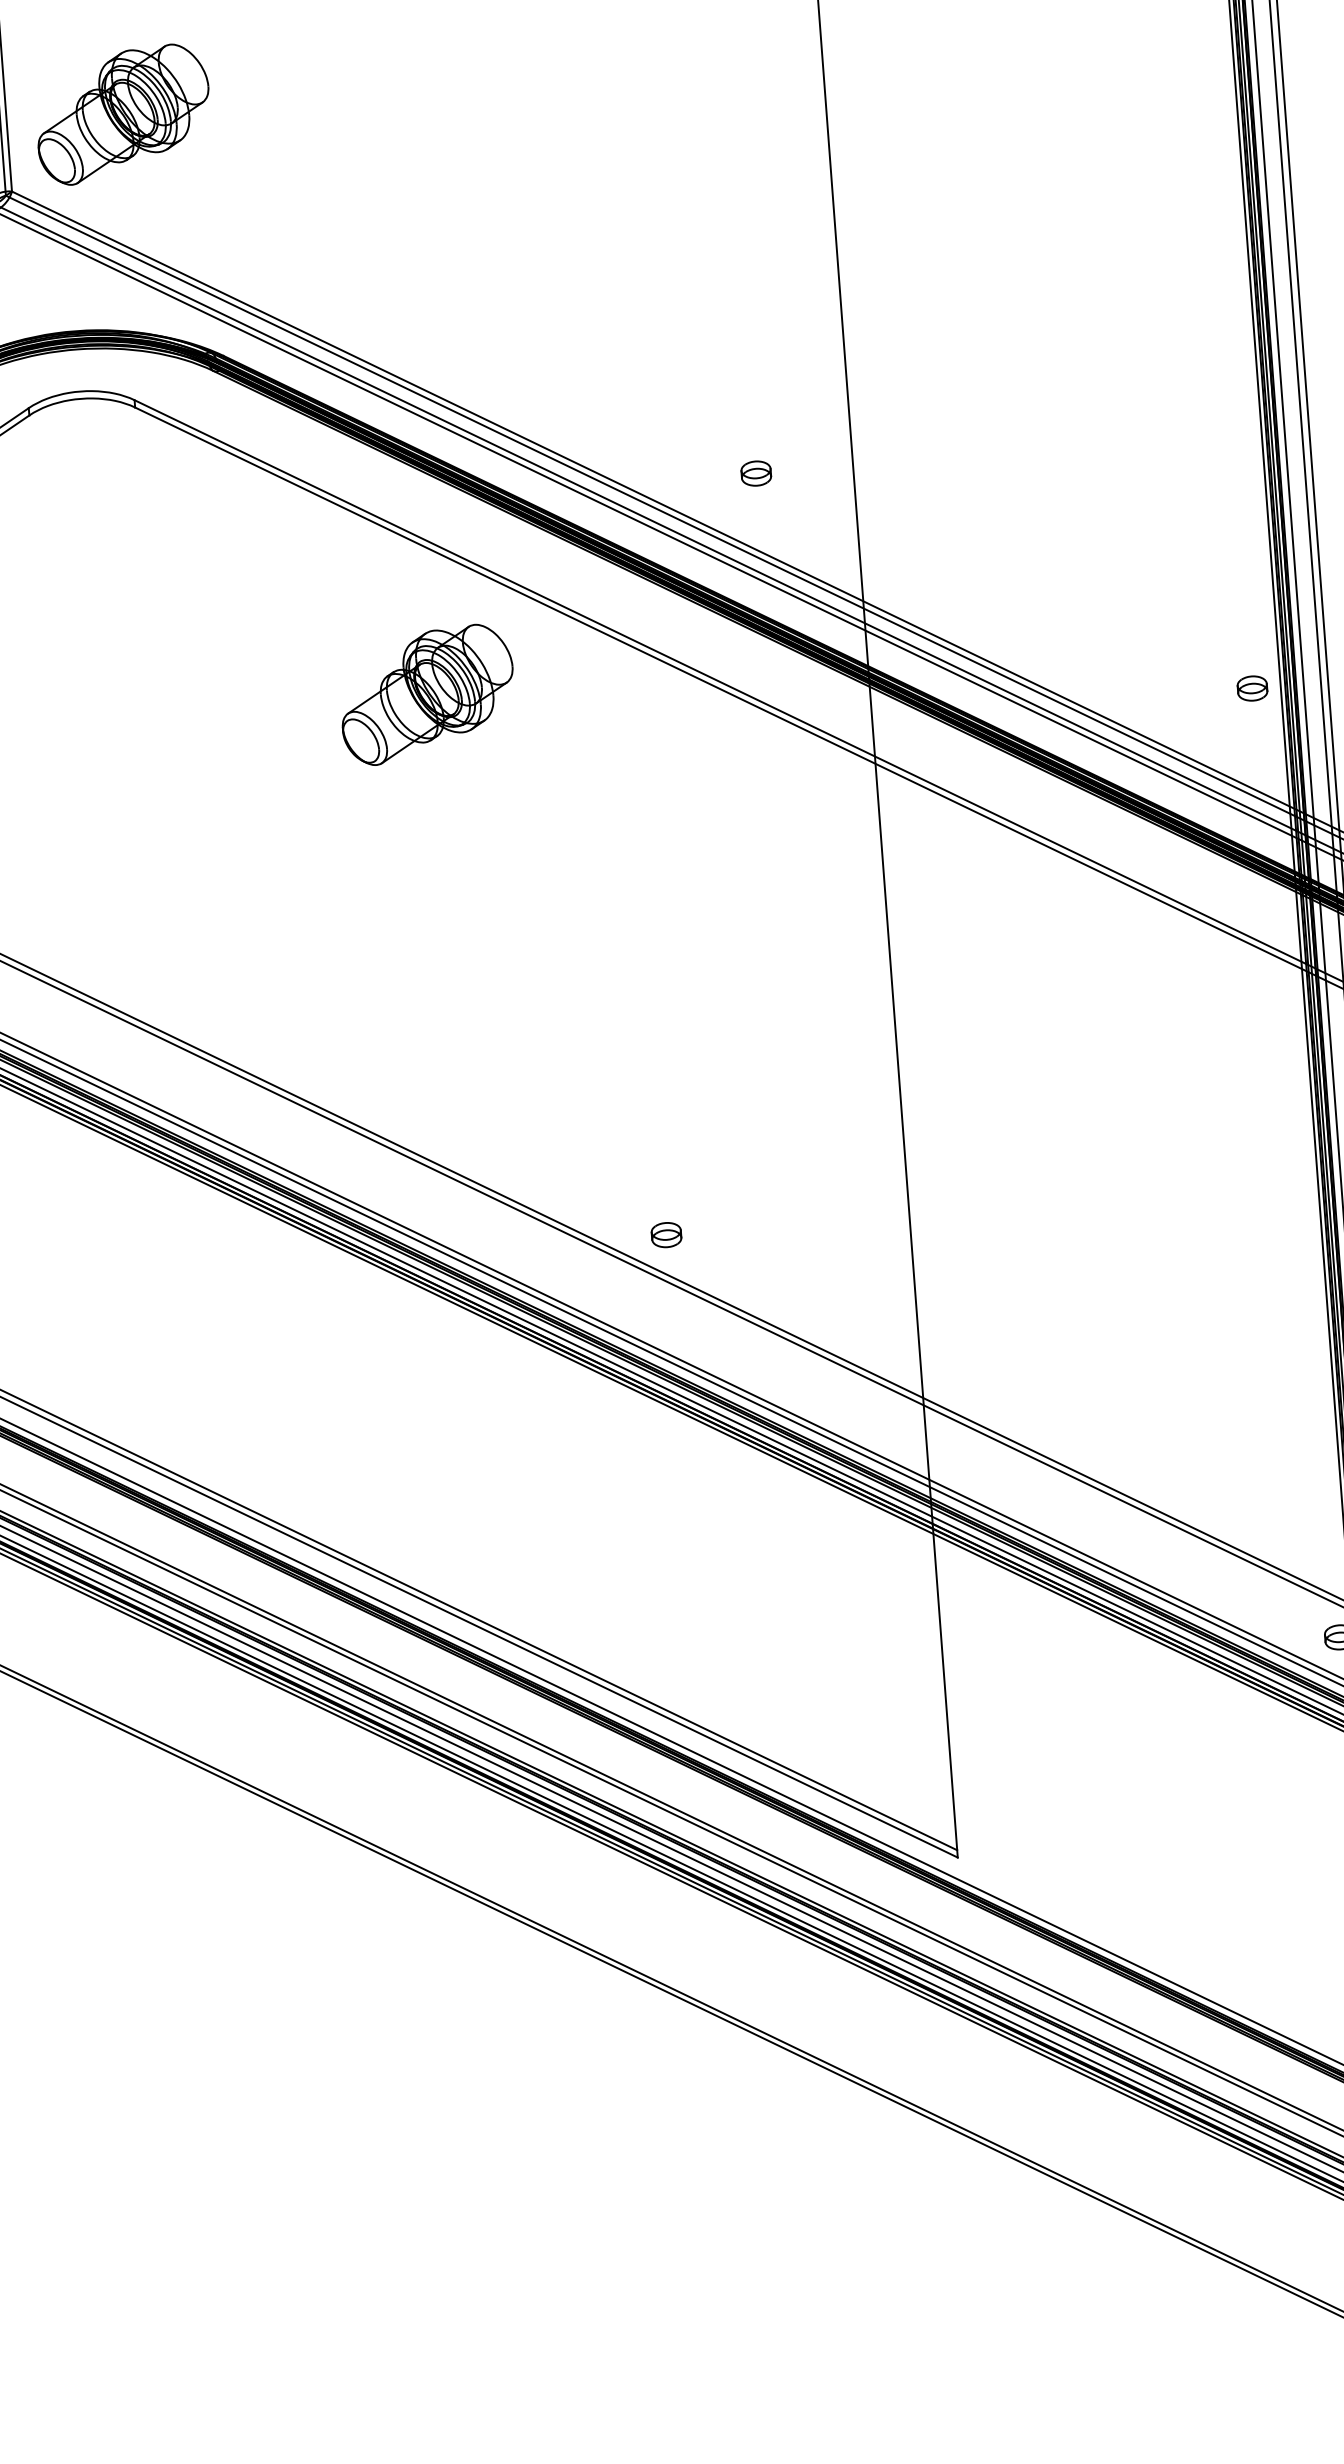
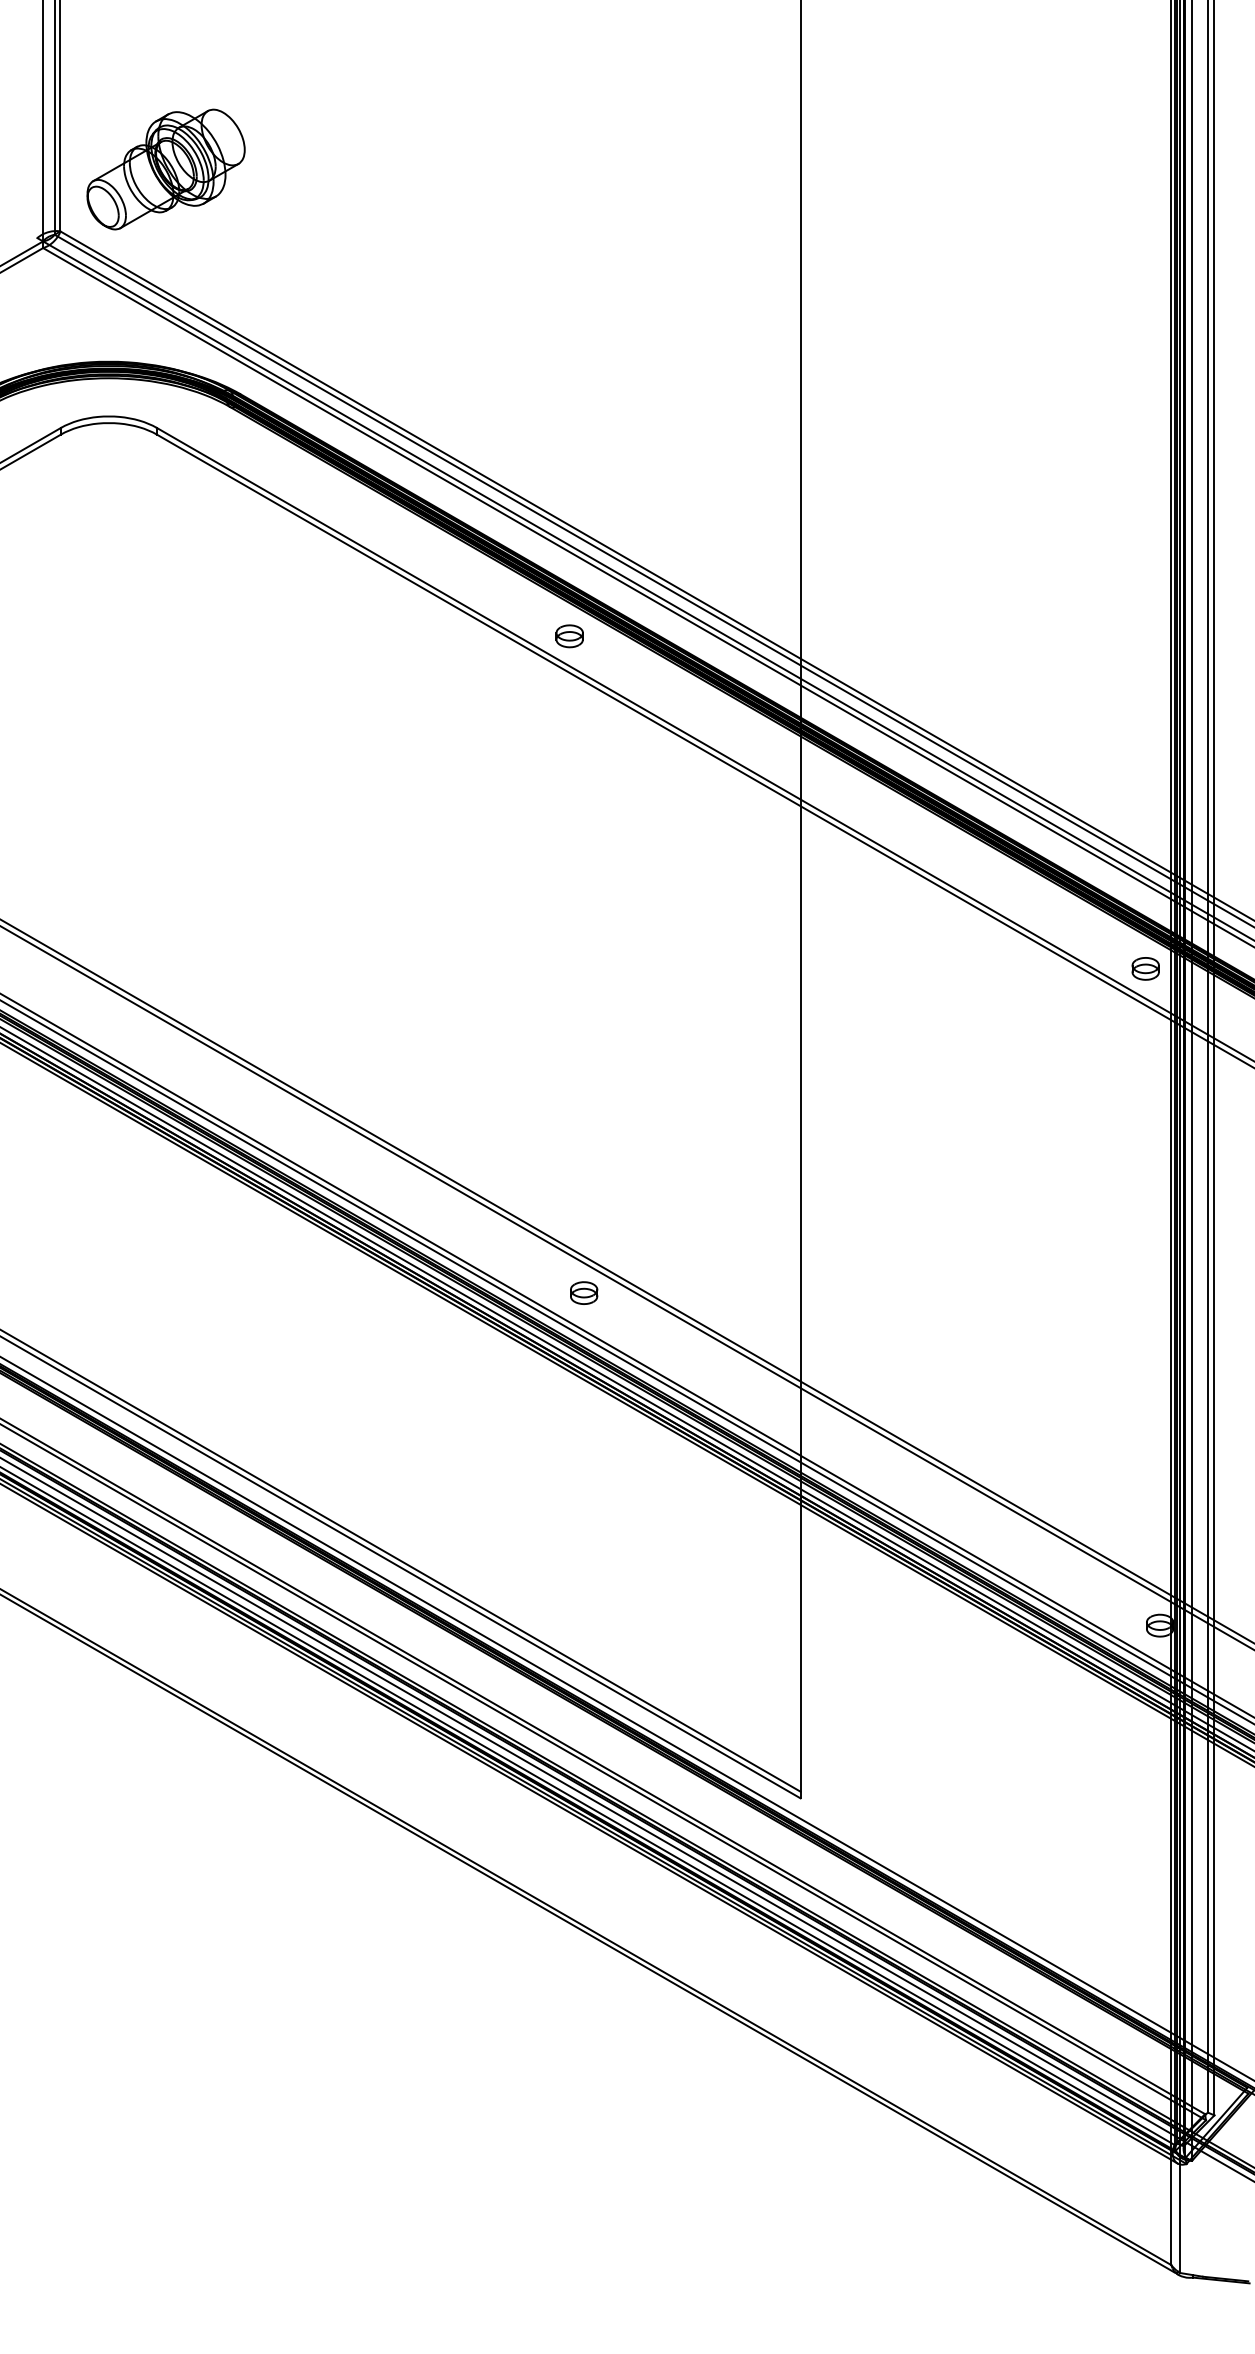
part: (756, 473) -> (569, 636), moved
part: (1252, 688) -> (1145, 968), moved
part: (426, 694) -> (400, 713), removed
part: (666, 1234) -> (584, 1292), moved

